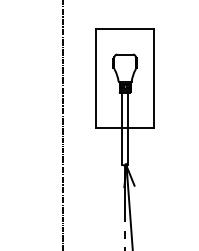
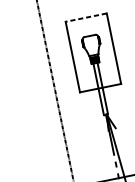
line: (125, 28) -> (86, 17), solid -> dashed

